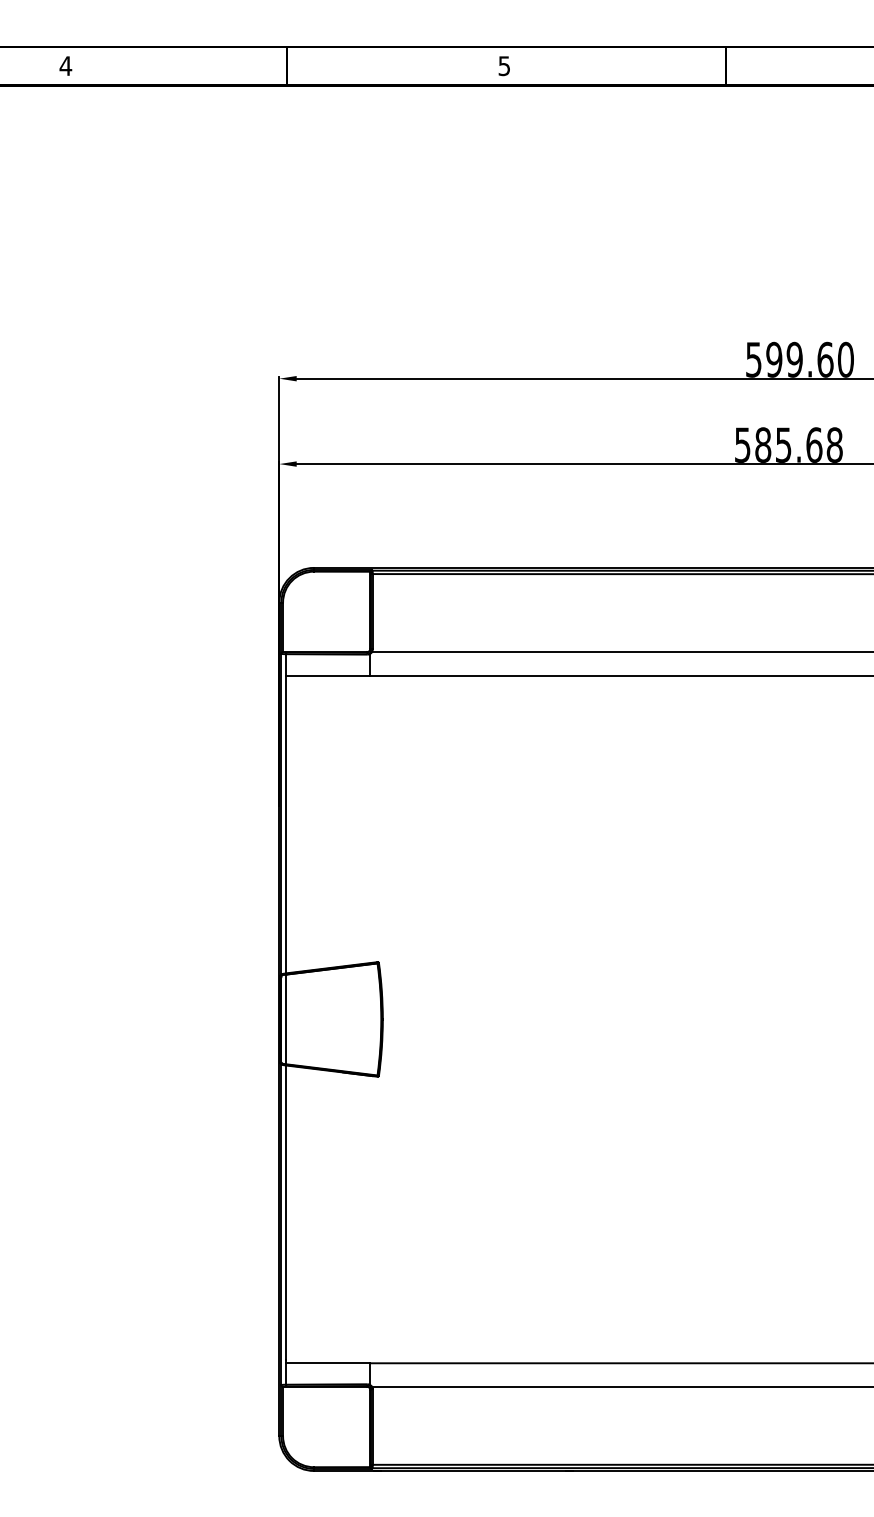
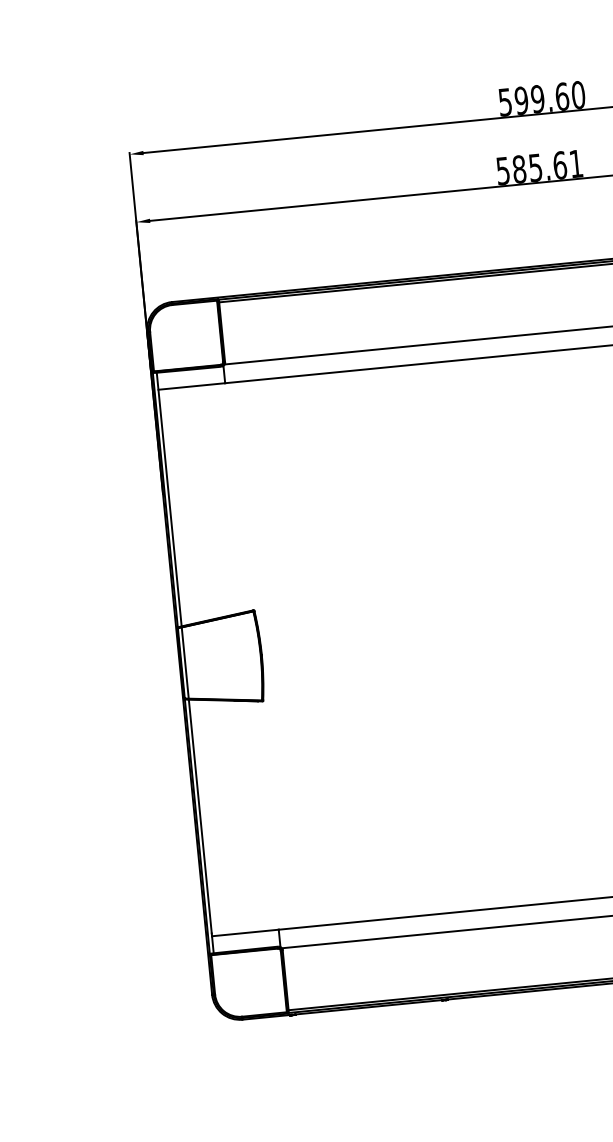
text: (834, 444) -> (576, 163), 585.68 -> 585.61

